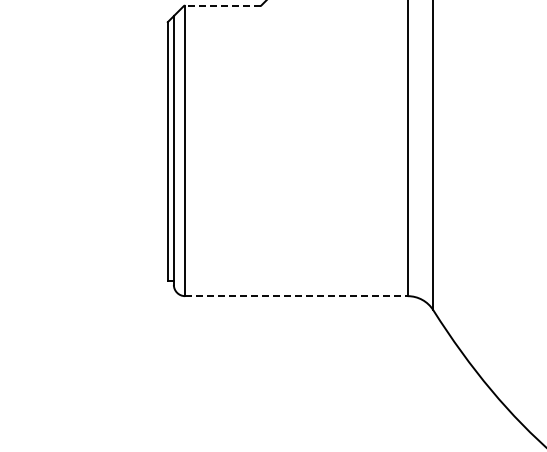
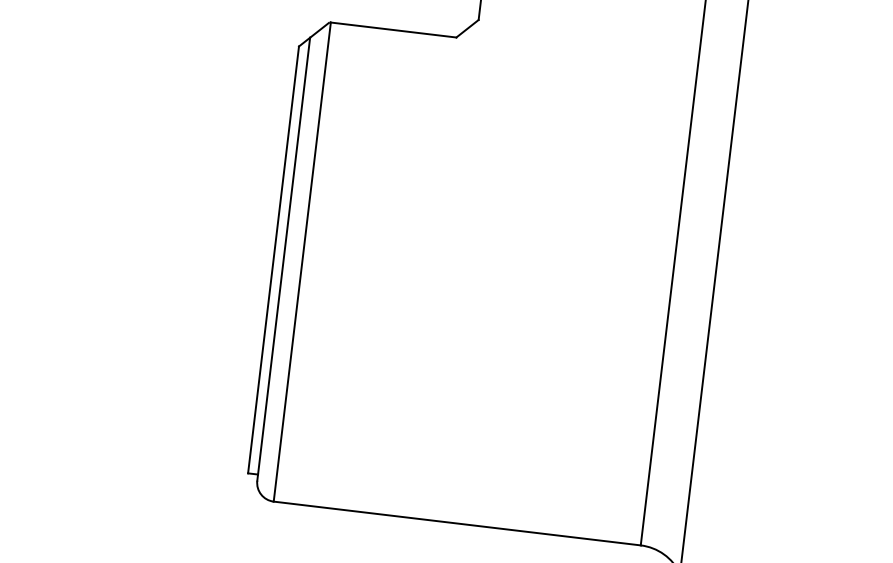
line: (222, 5) -> (392, 29), dashed -> solid
line: (296, 296) -> (457, 524), dashed -> solid

